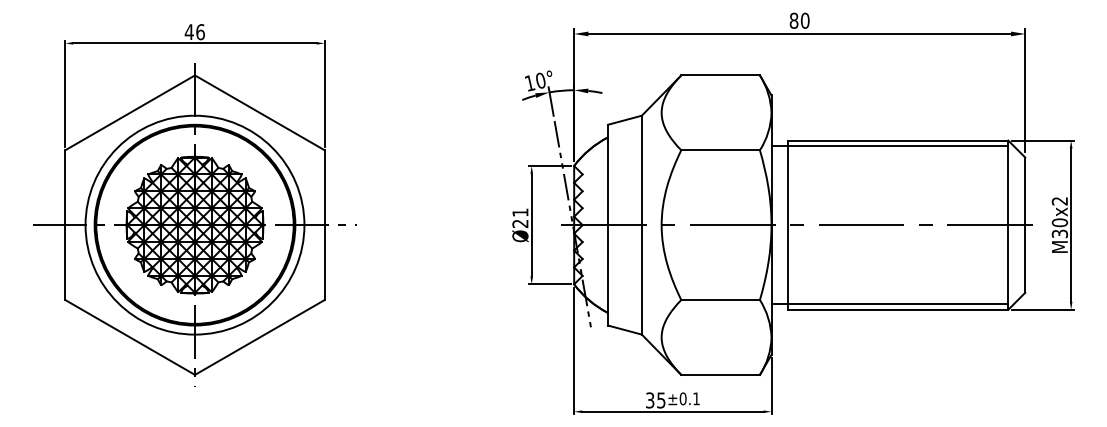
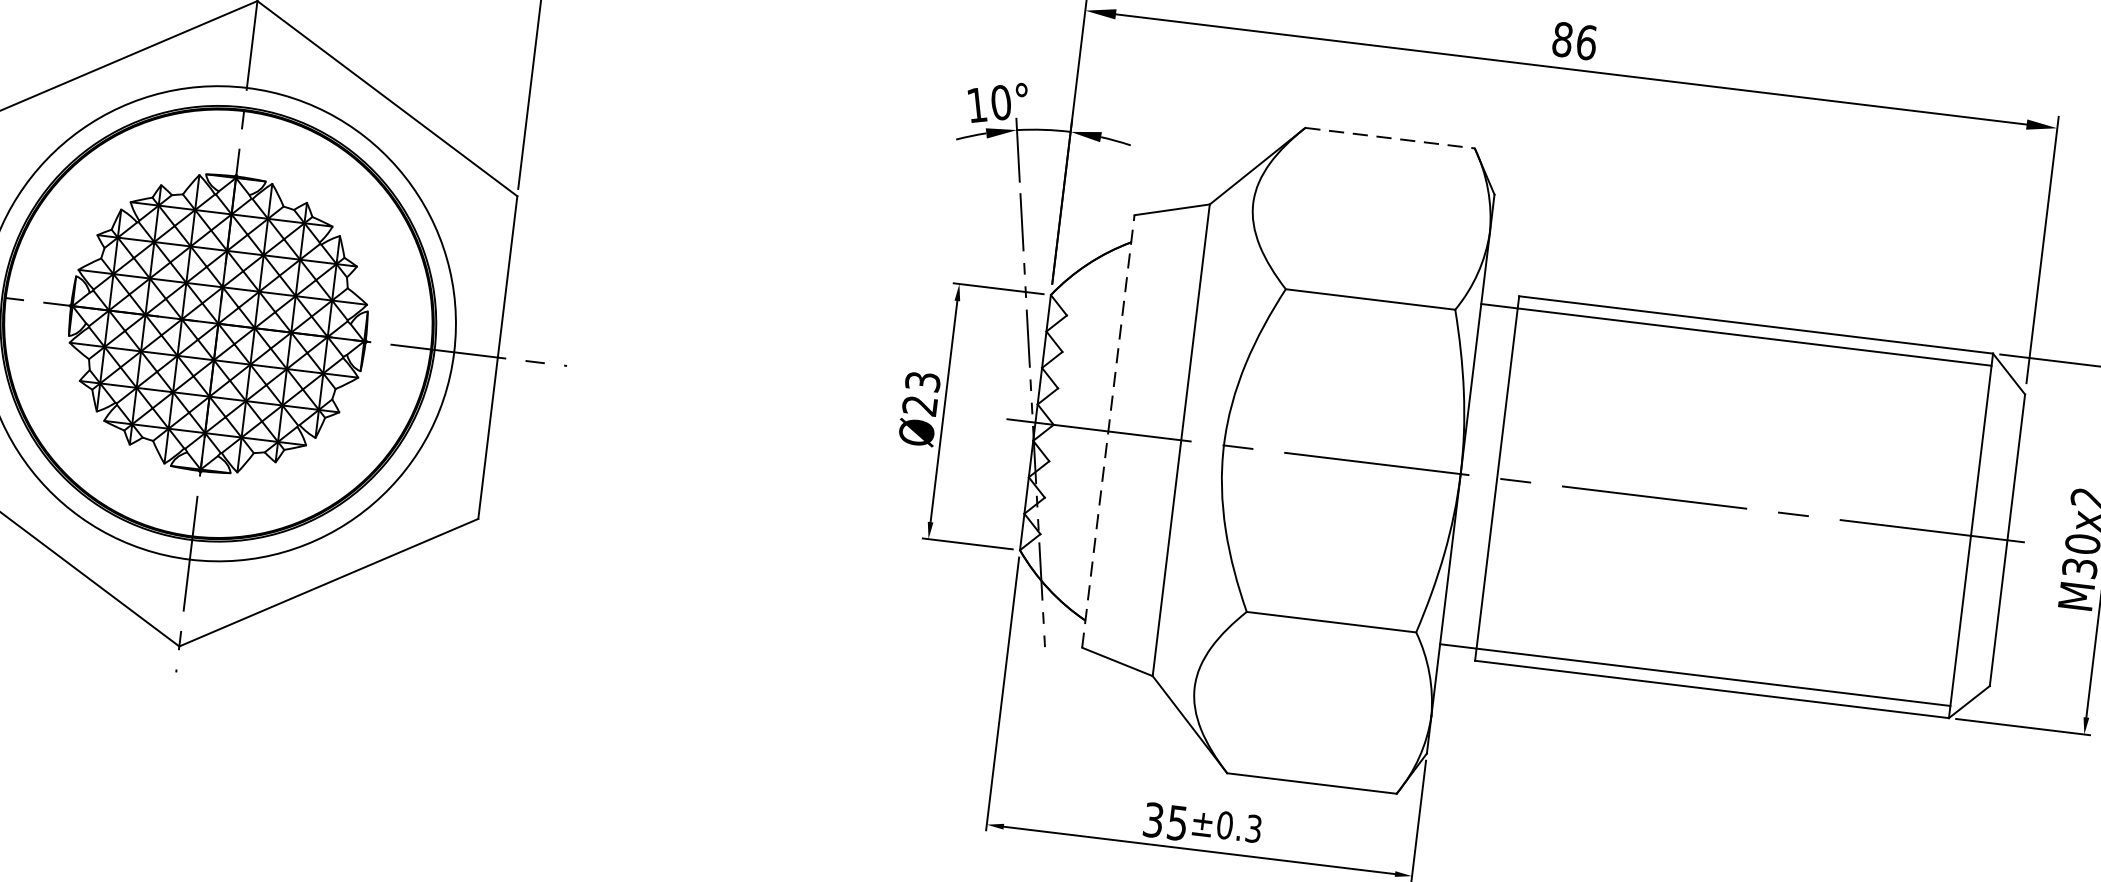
text: (805, 20) -> (1587, 41), 80 -> 86
line: (721, 75) -> (1391, 138), solid -> dashed
text: (520, 212) -> (923, 381), Ø21 -> Ø23
line: (608, 224) -> (1109, 430), solid -> dashed
text: (696, 398) -> (1253, 828), ±0.1 -> ±0.3

